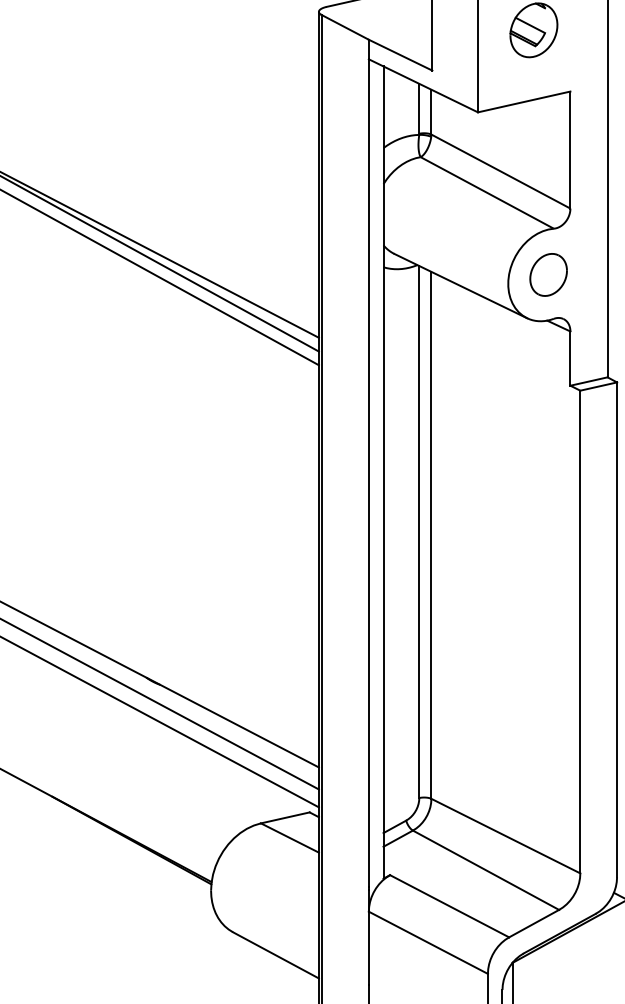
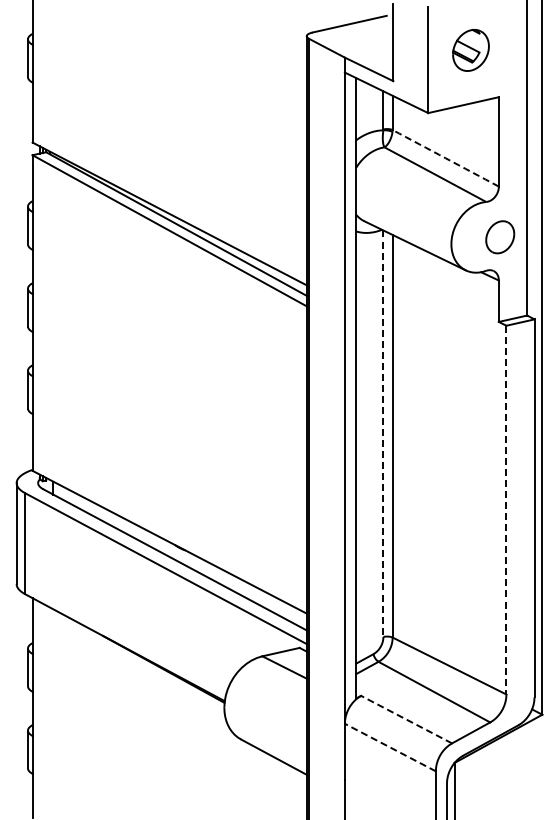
arc: (500, 171) -> (445, 158), solid -> dashed
part: (548, 275) -> (500, 237), moved
line: (419, 533) -> (383, 434), solid -> dashed
line: (580, 632) -> (506, 510), solid -> dashed
line: (449, 906) -> (406, 719), solid -> dashed
line: (427, 942) -> (389, 747), solid -> dashed

